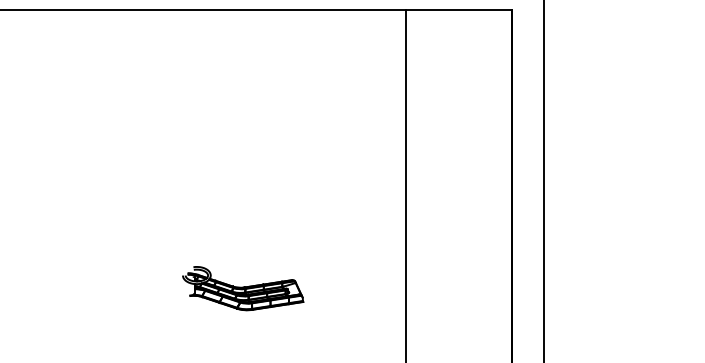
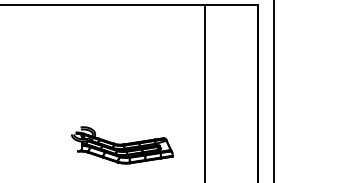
part: (243, 288) -> (122, 145), size x1.67

